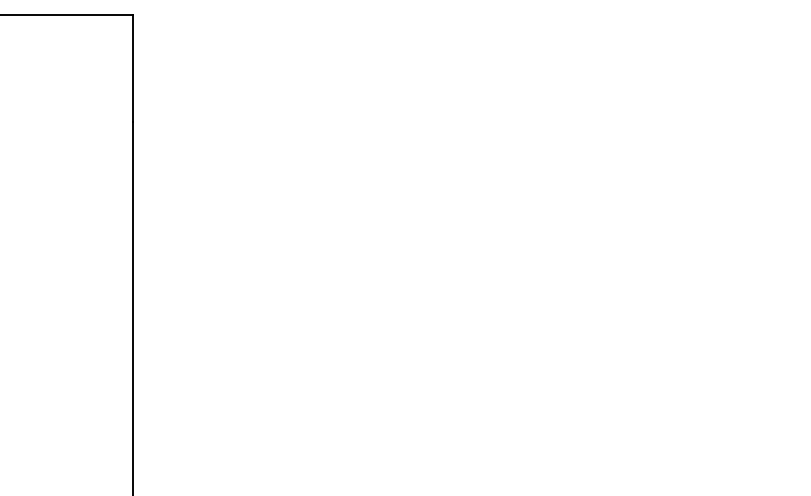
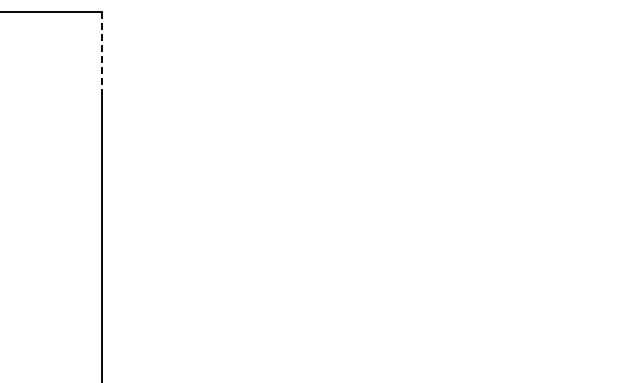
line: (132, 69) -> (102, 53), solid -> dashed

